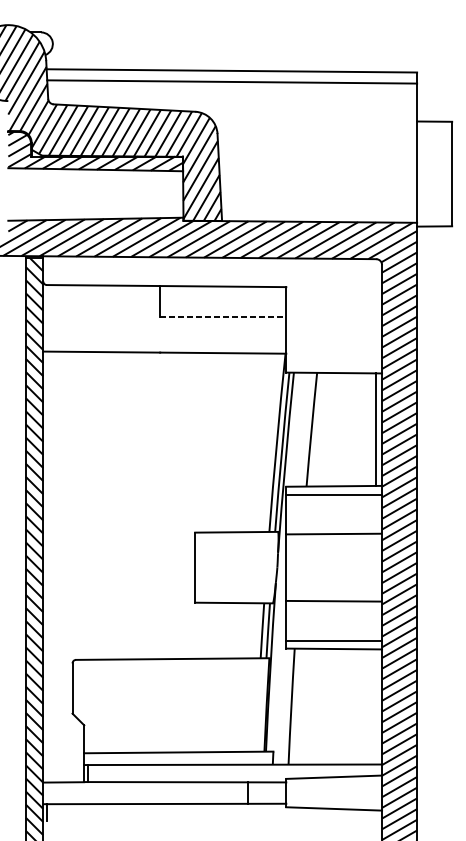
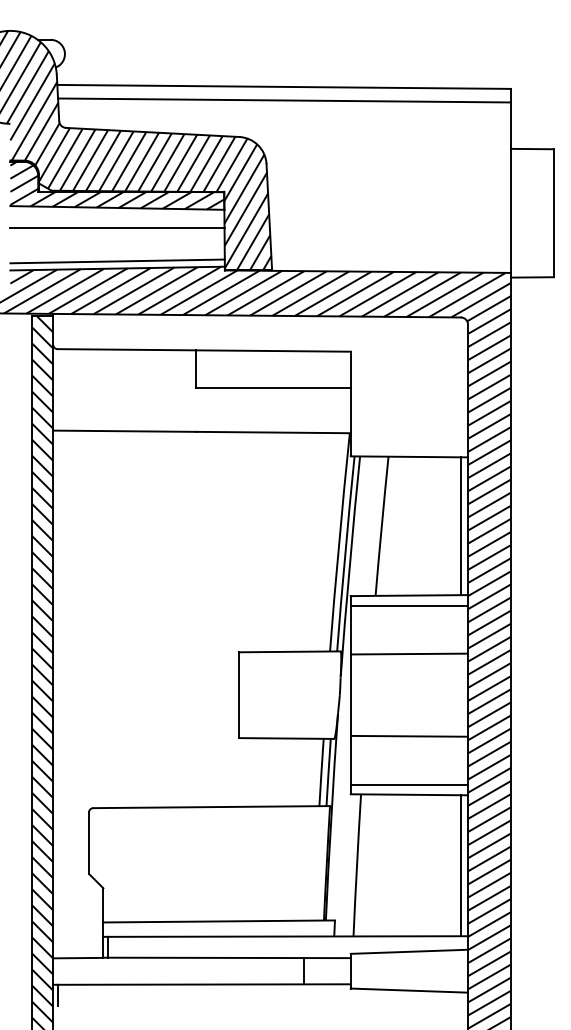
line: (95, 185) -> (117, 227), added
line: (95, 213) -> (117, 261), added
line: (224, 316) -> (274, 387), dashed -> solid
line: (375, 706) -> (460, 865), added

